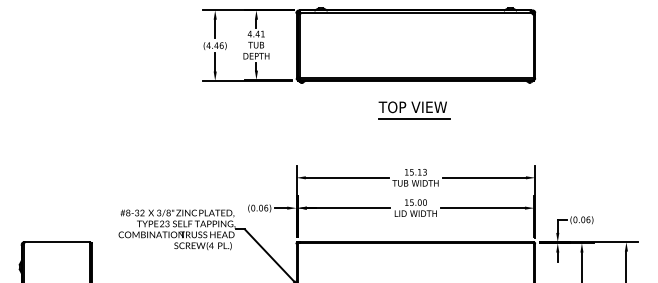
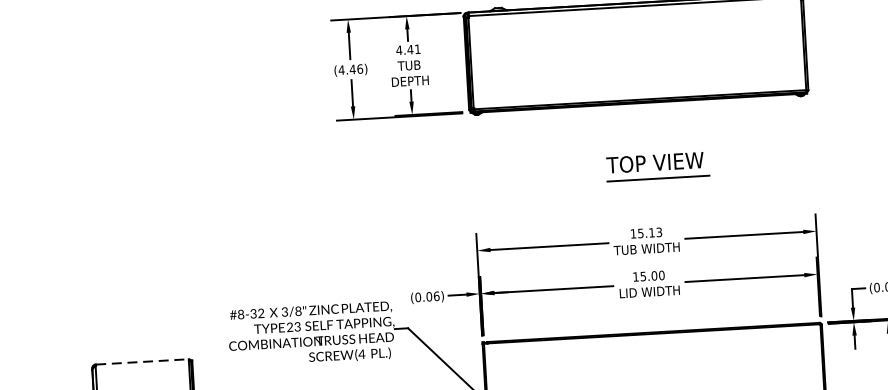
part: (414, 110) -> (657, 167), moved
line: (57, 242) -> (142, 362), solid -> dashed

